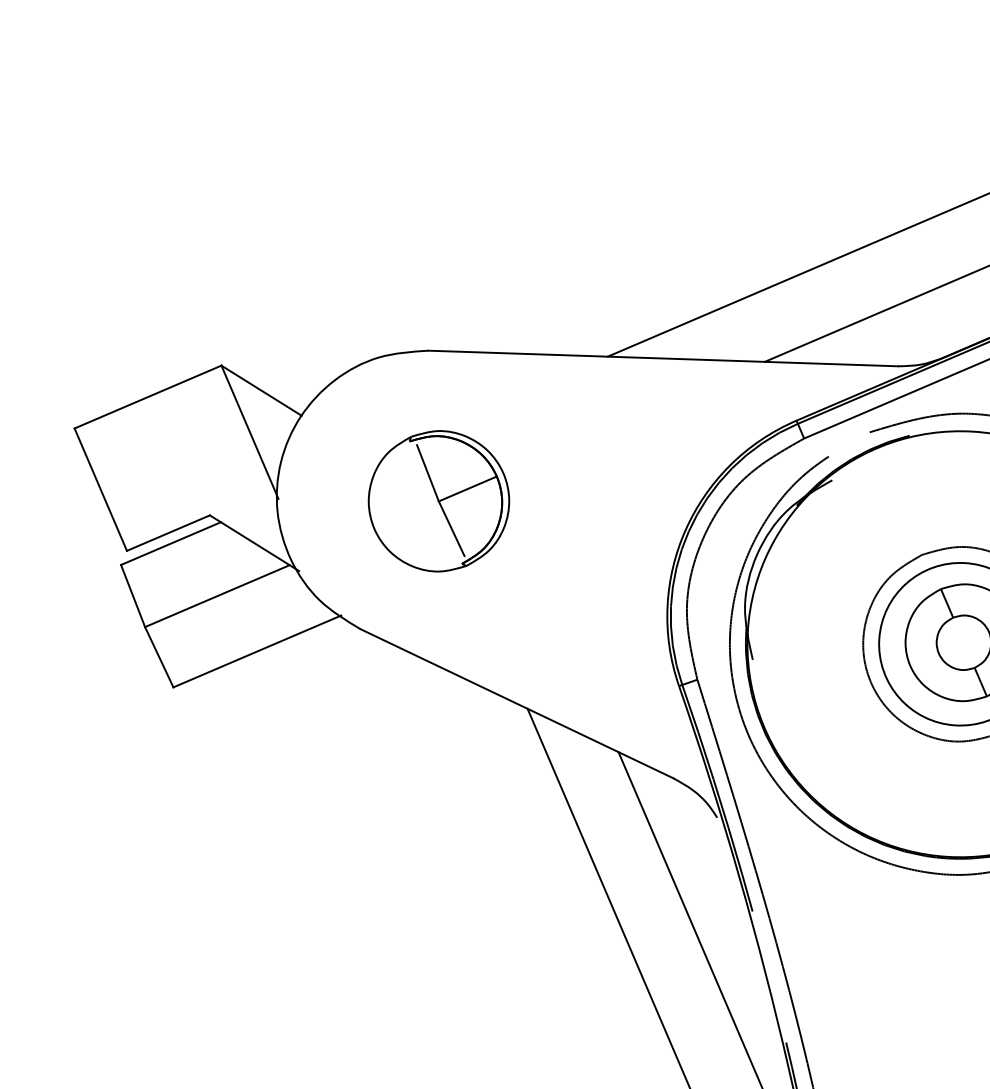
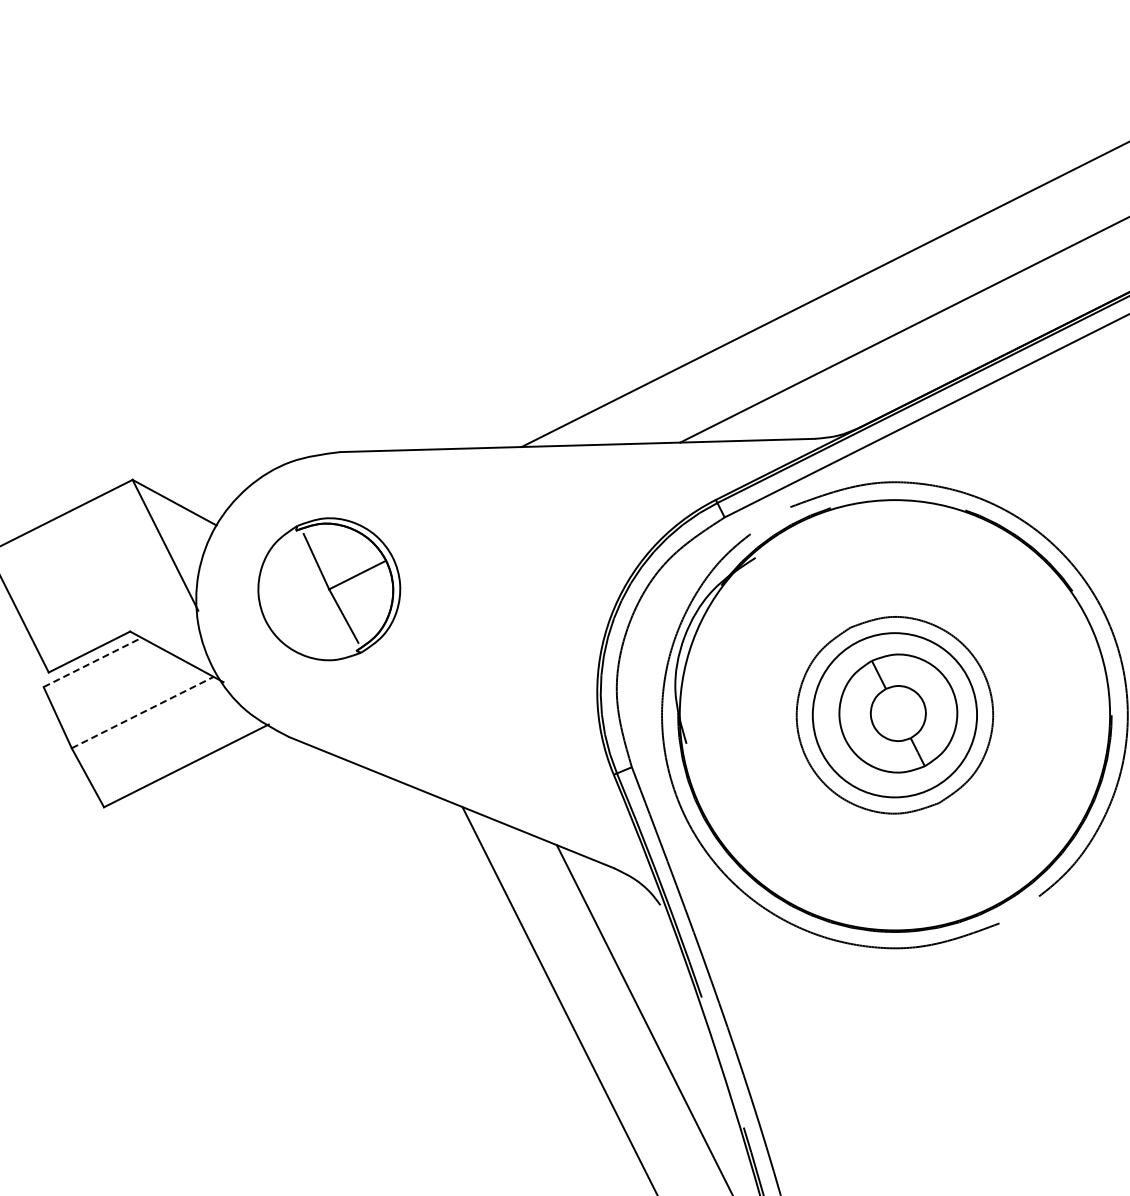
part: (439, 501) -> (329, 589), moved
line: (170, 543) -> (92, 662), solid -> dashed
line: (218, 596) -> (143, 712), solid -> dashed

